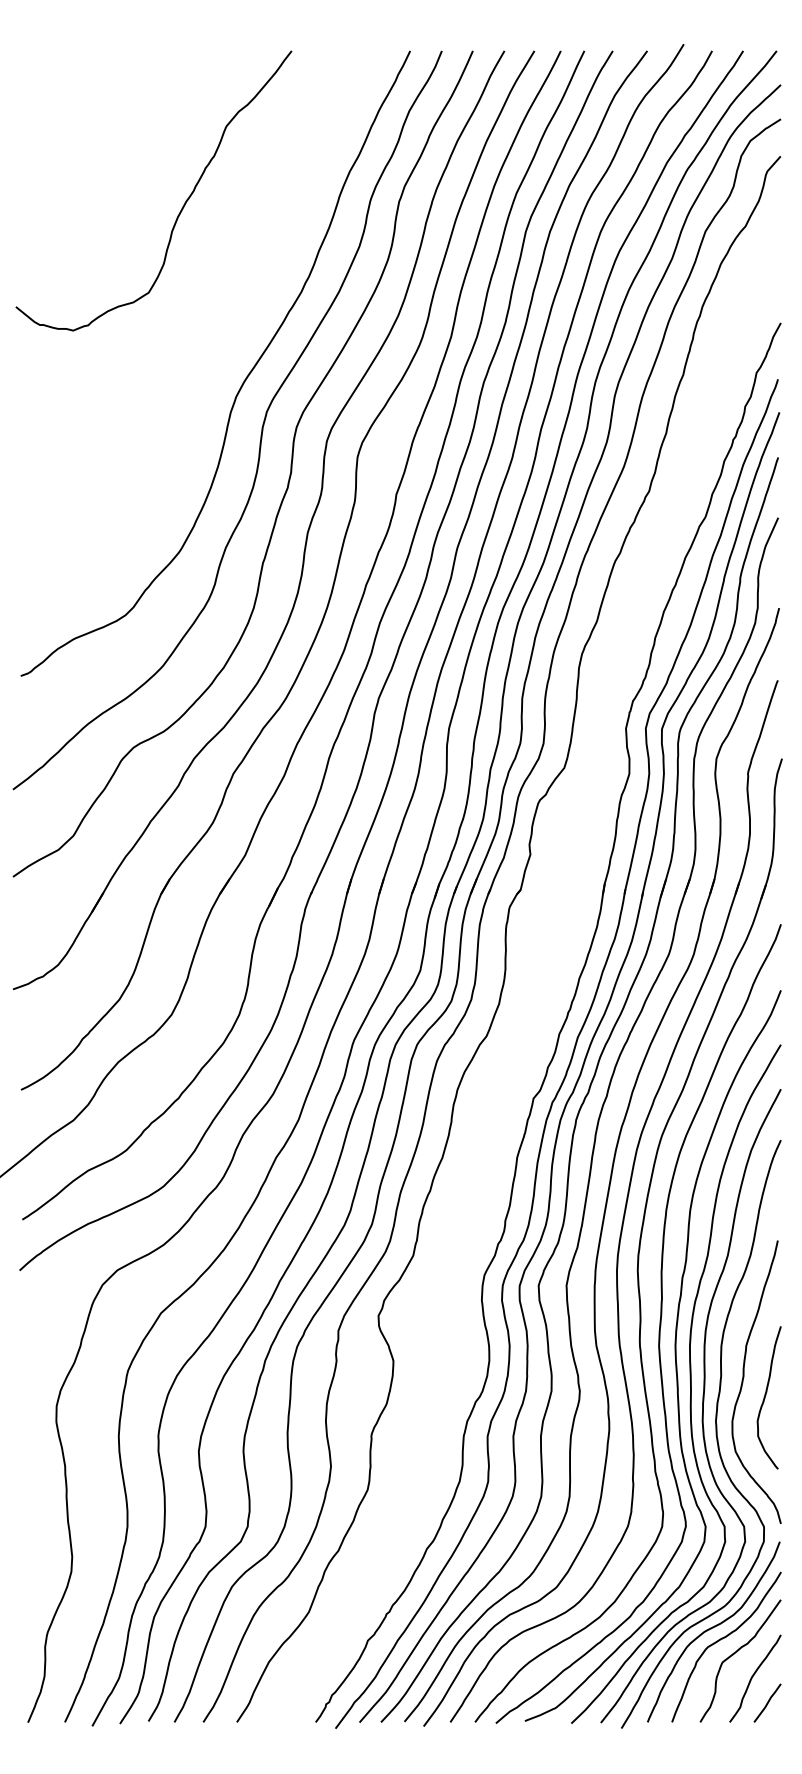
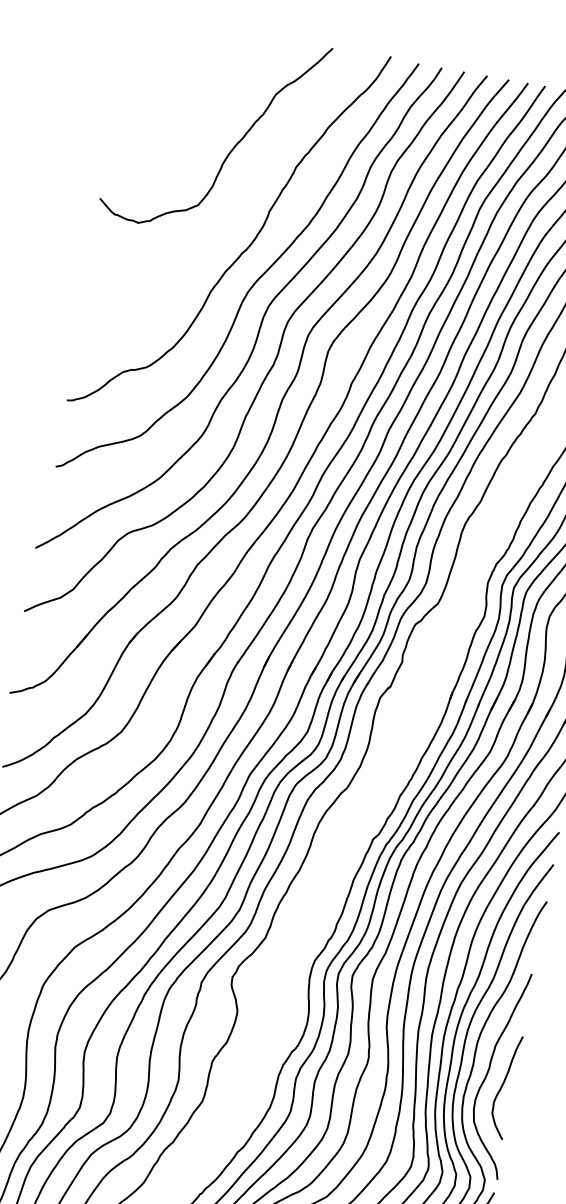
curve: (227, 332) -> (250, 244), added

